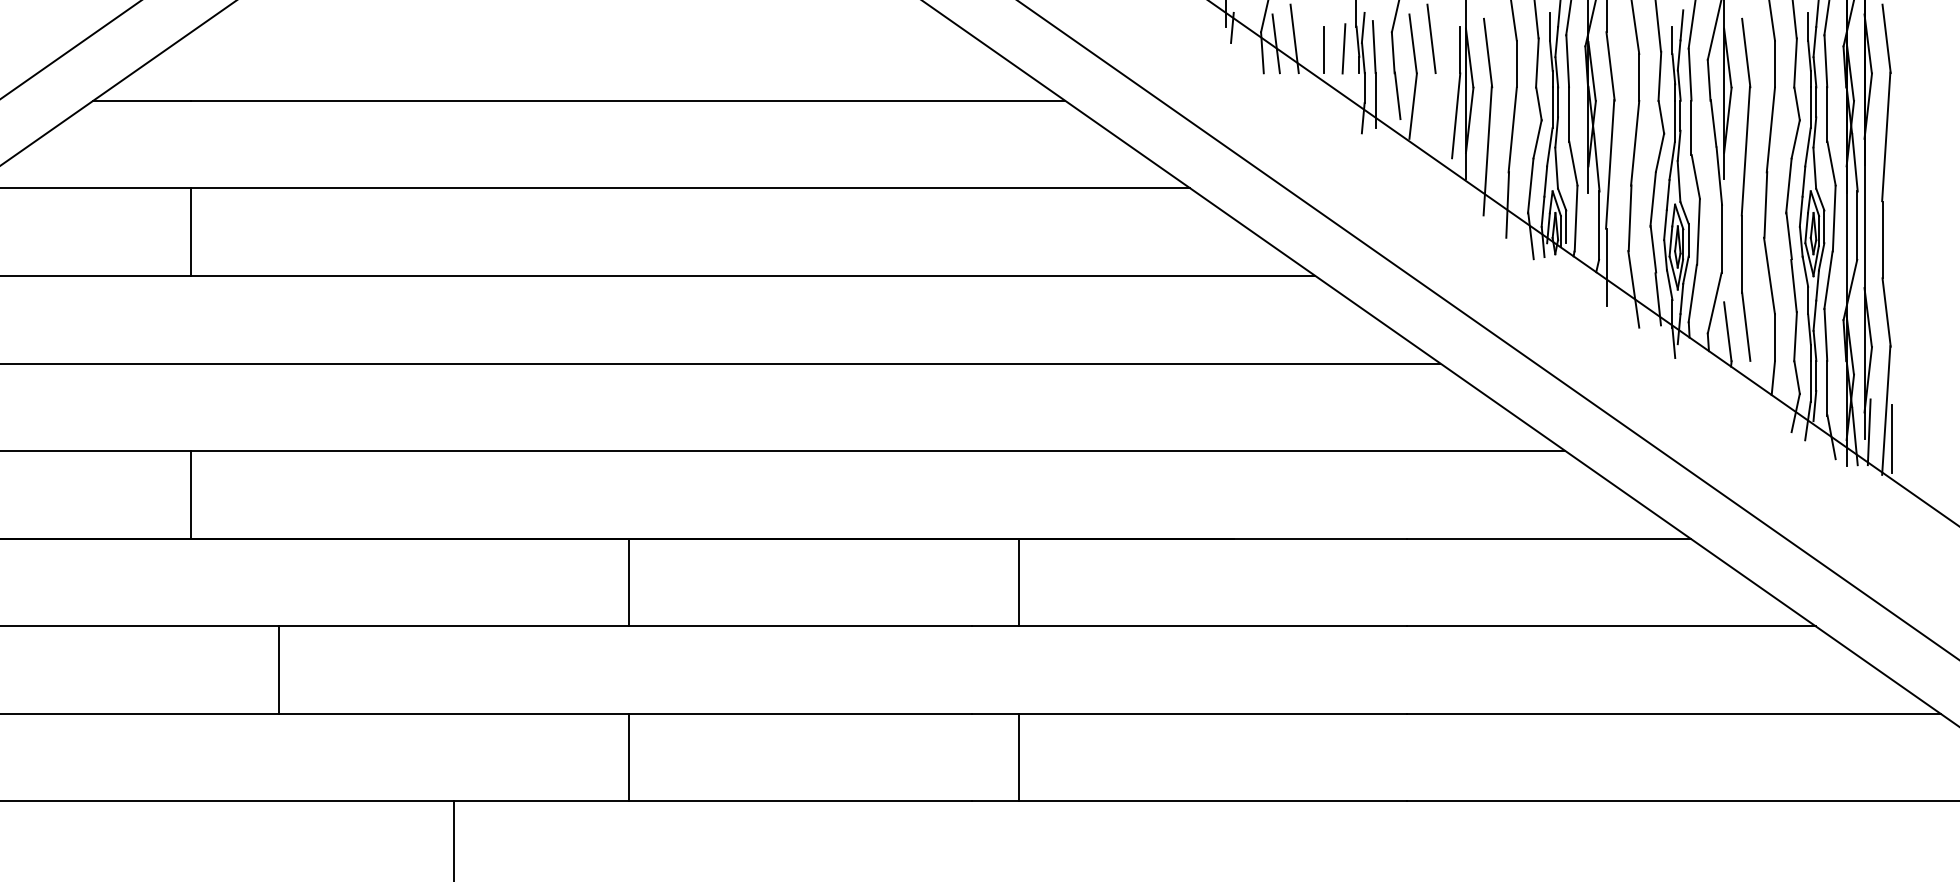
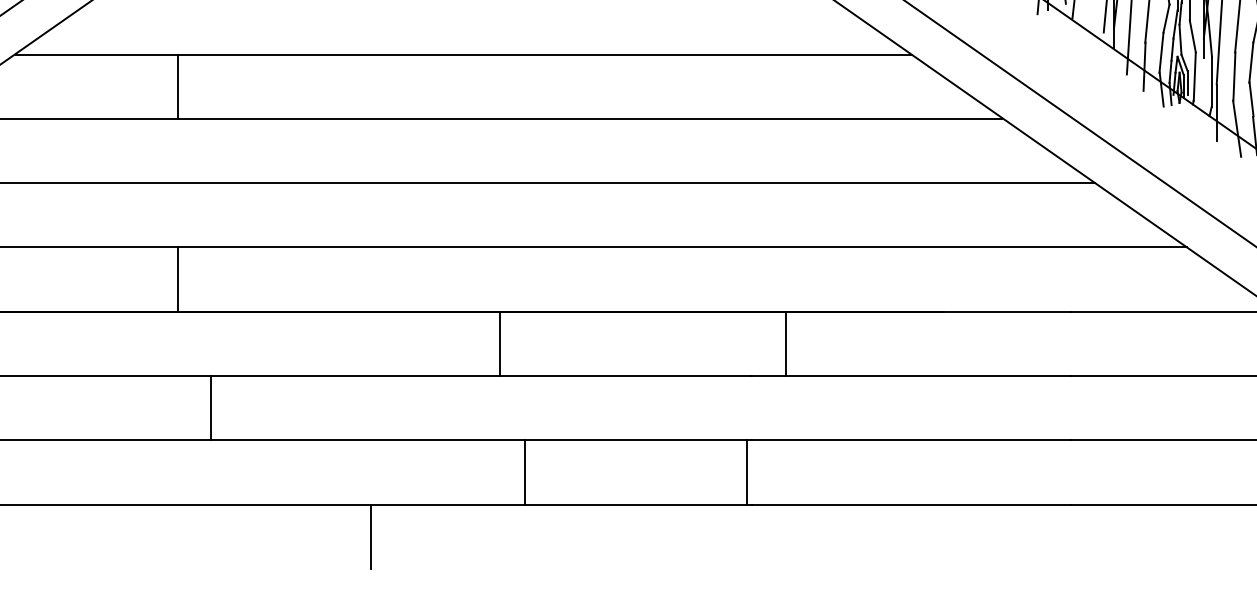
line: (278, 669) -> (210, 407), moved
line: (629, 757) -> (525, 472), moved
line: (1018, 757) -> (746, 472), moved

